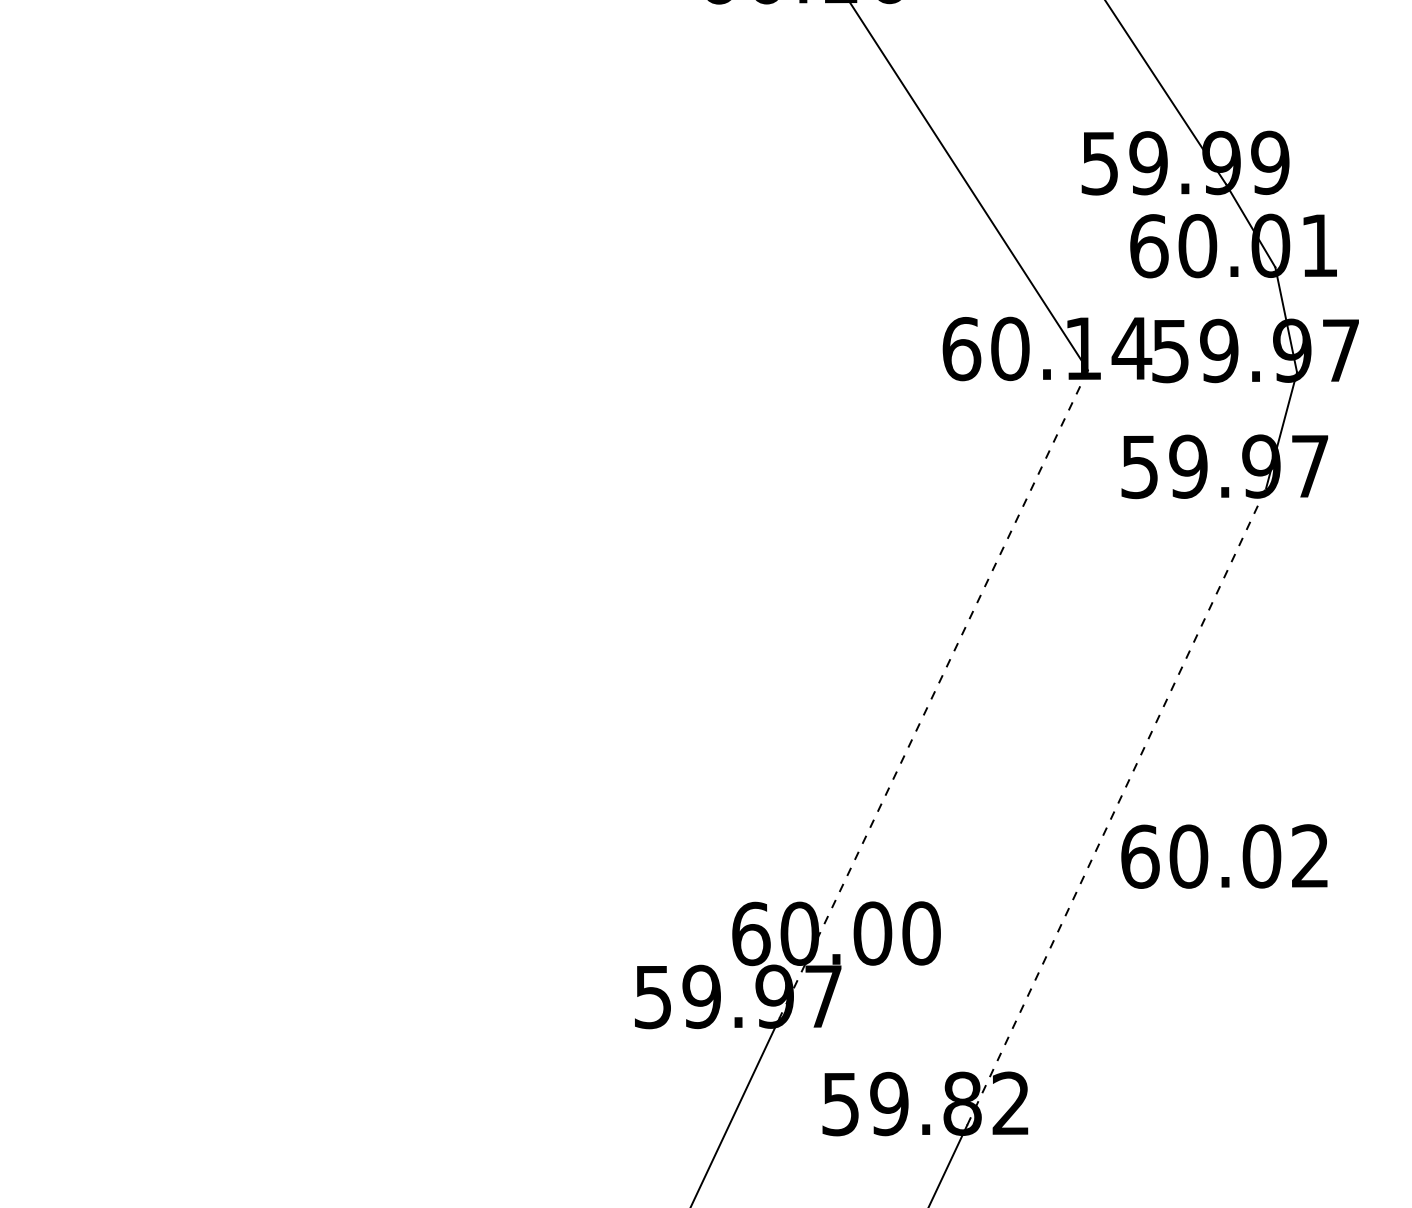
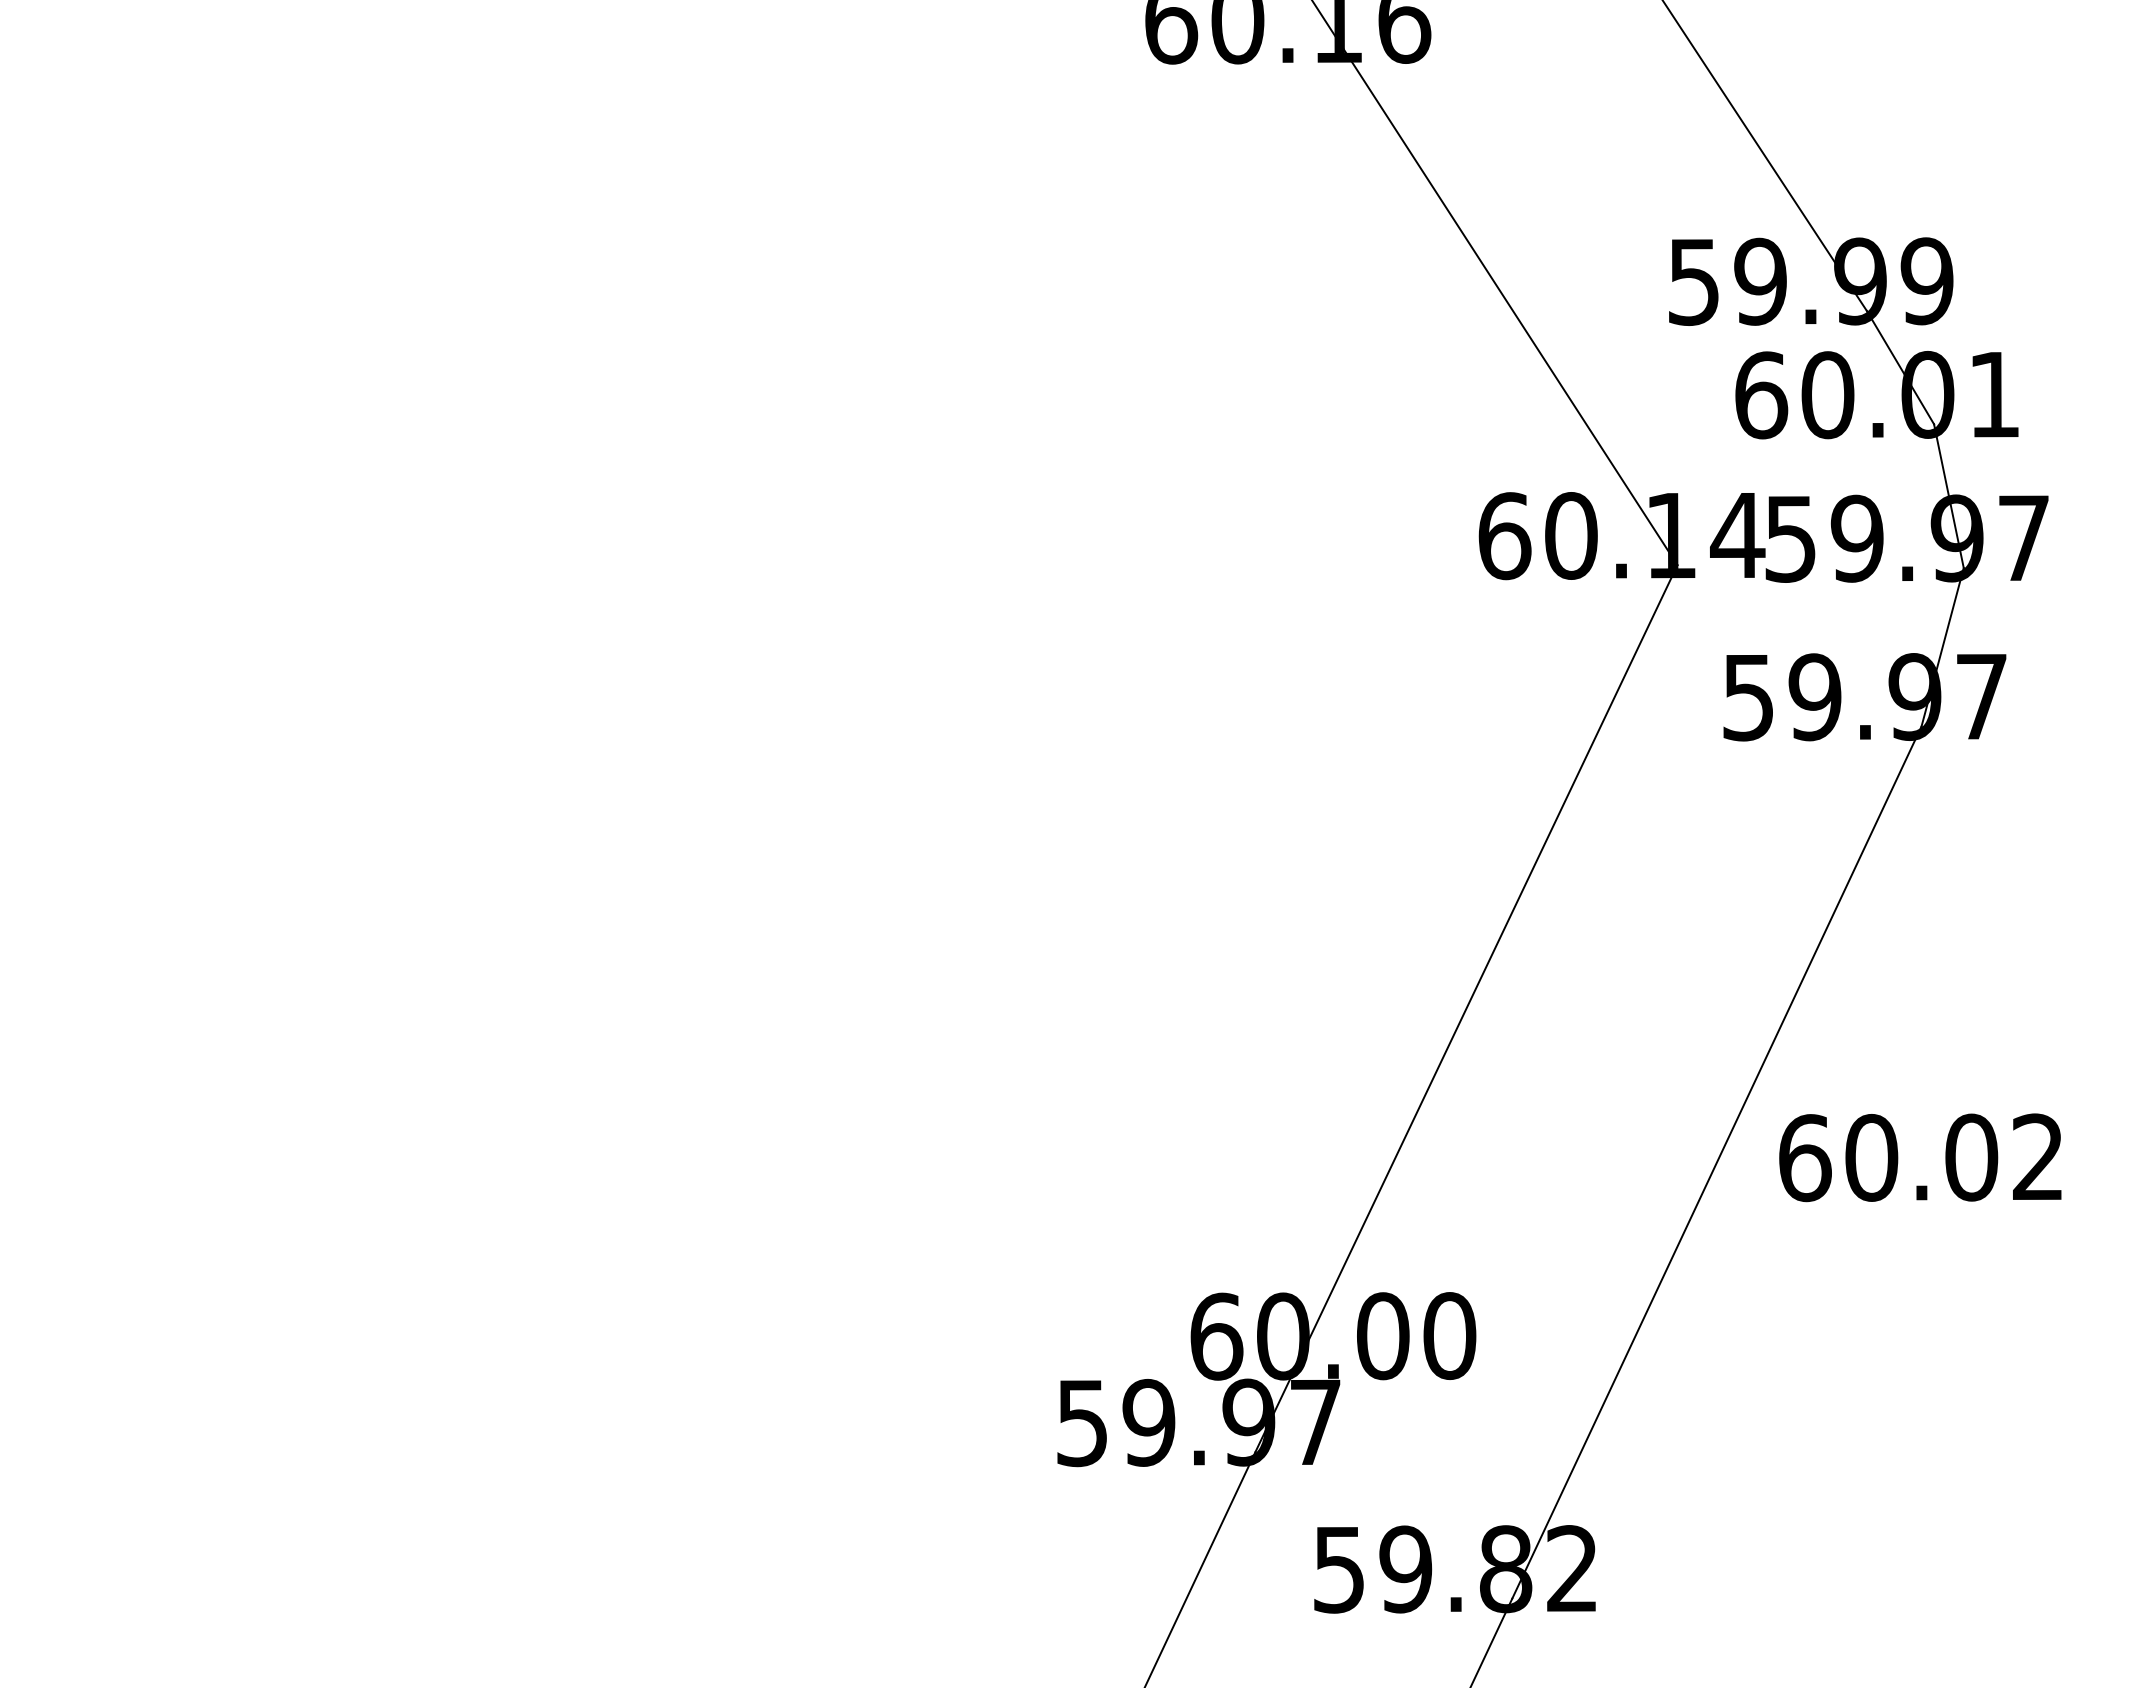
line: (933, 694) -> (1466, 1009), dashed -> solid
line: (1116, 806) -> (1716, 1162), dashed -> solid
text: (1224, 856) -> (1920, 1157), moved

